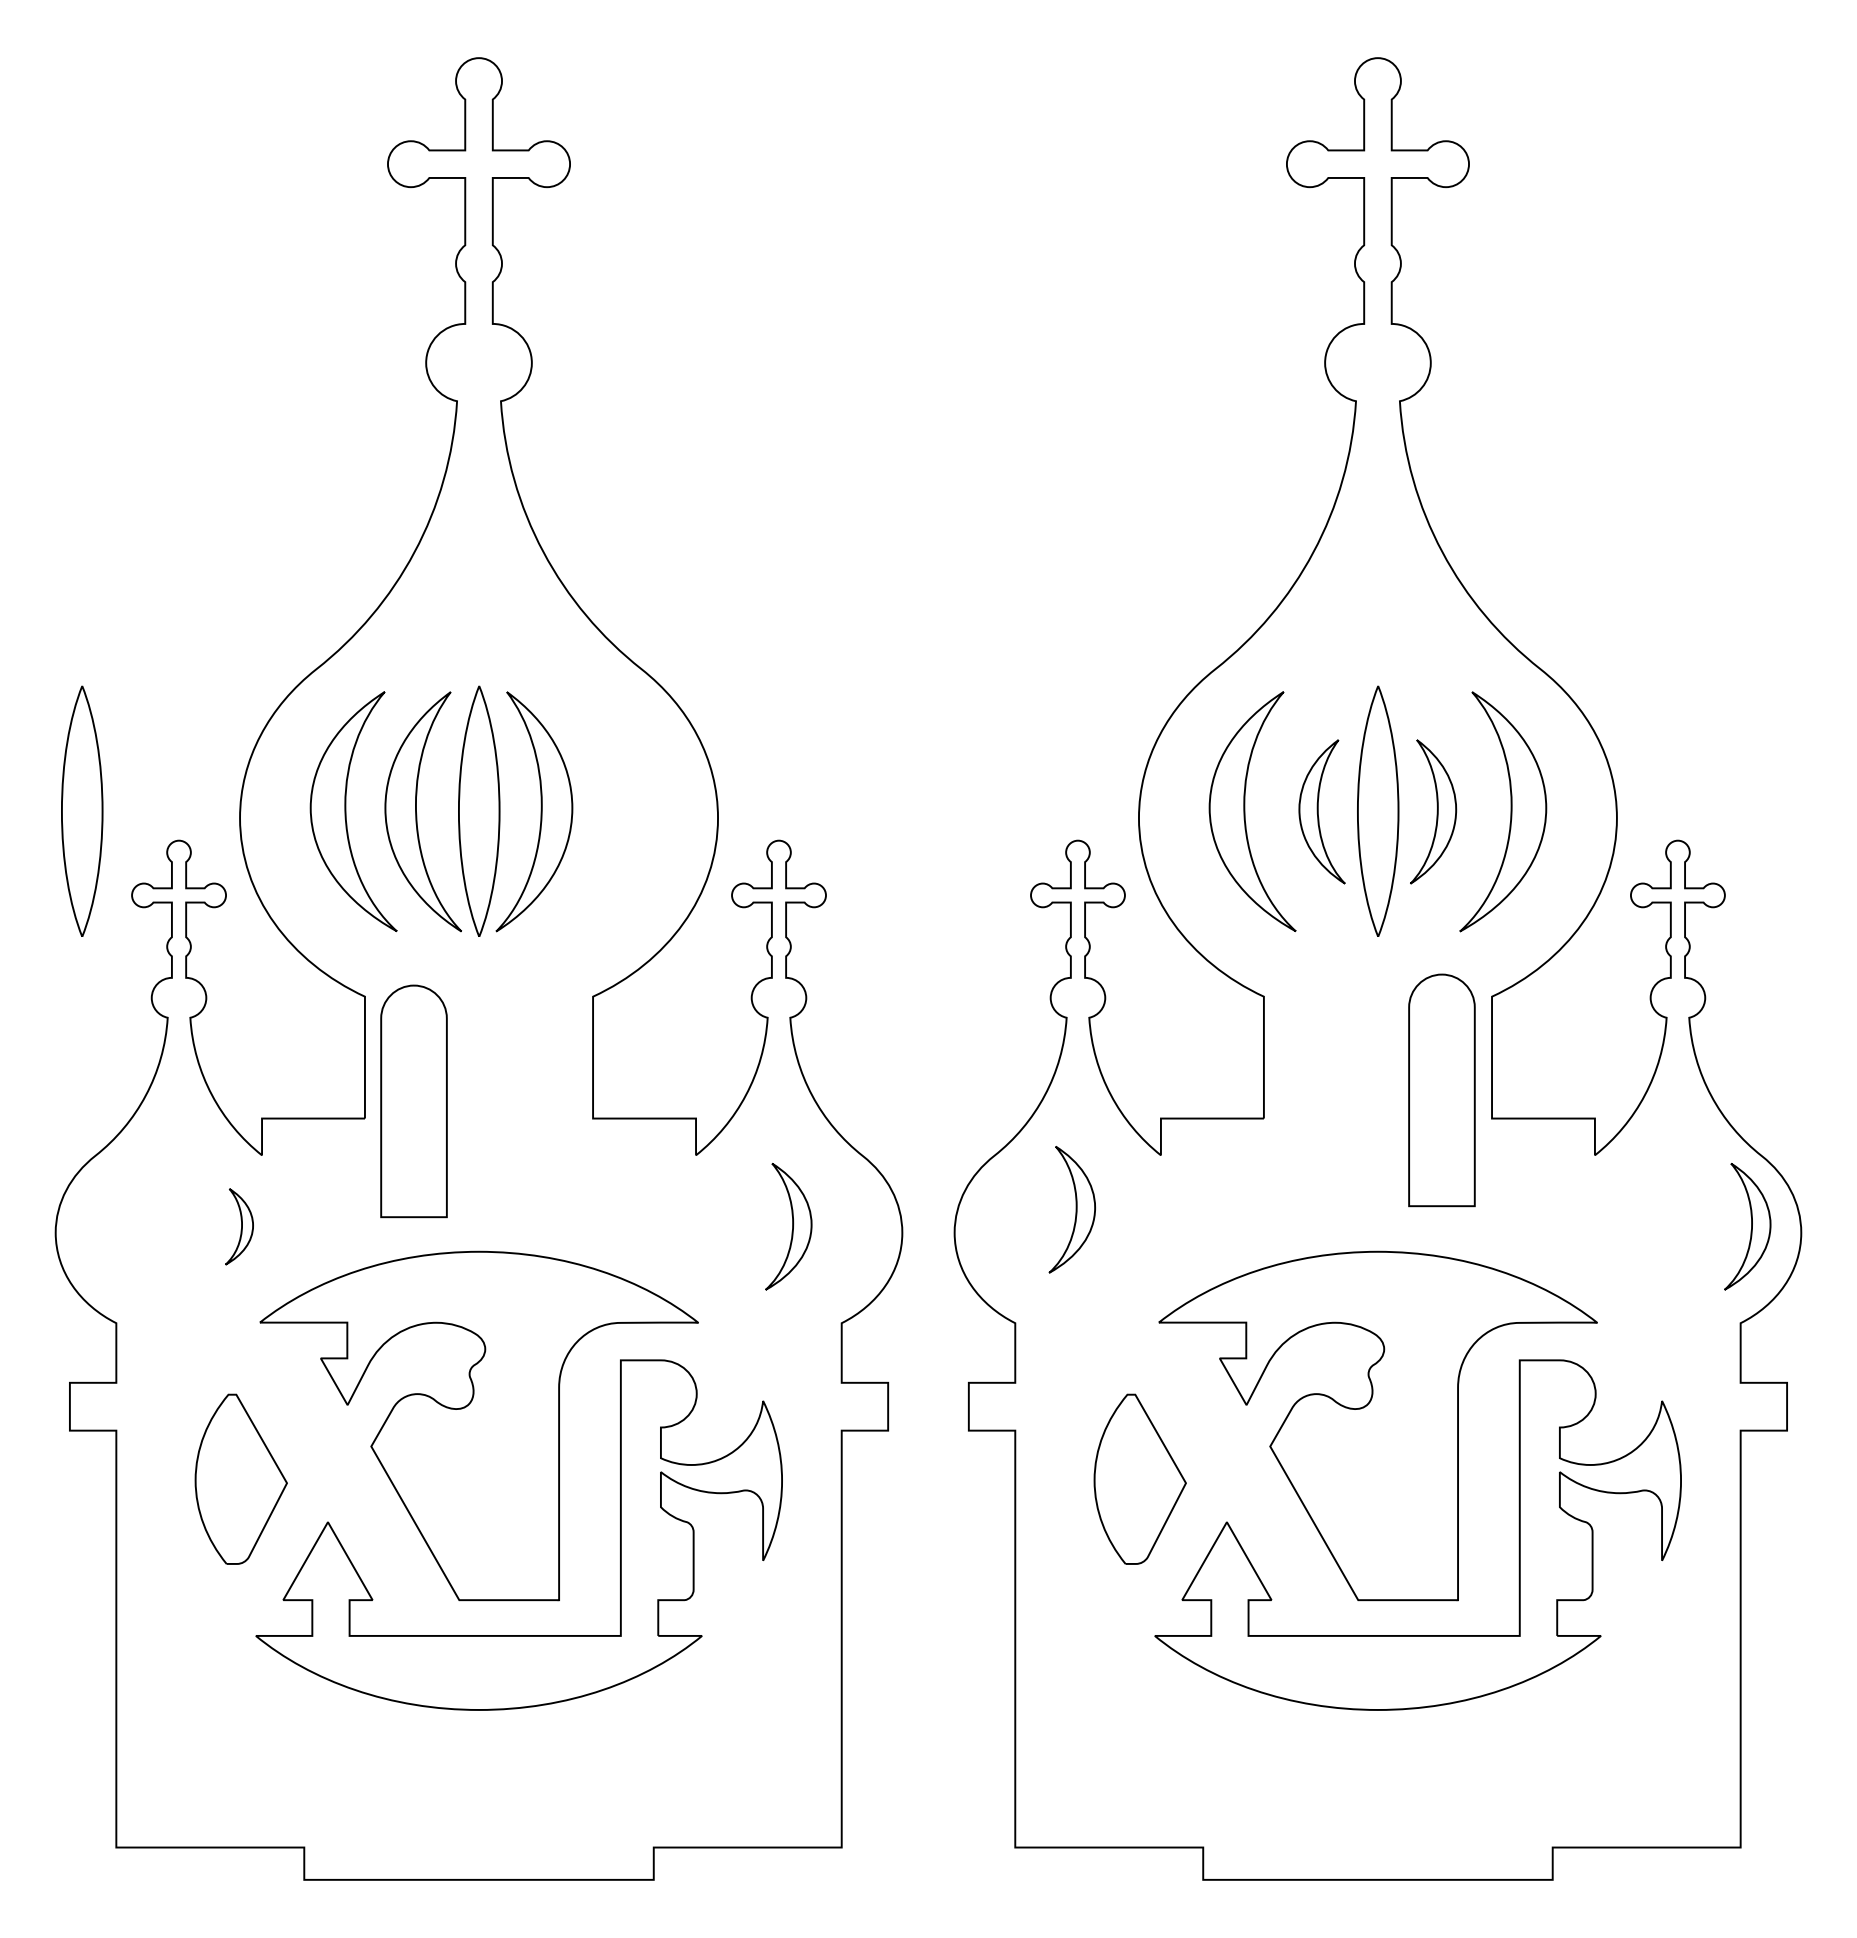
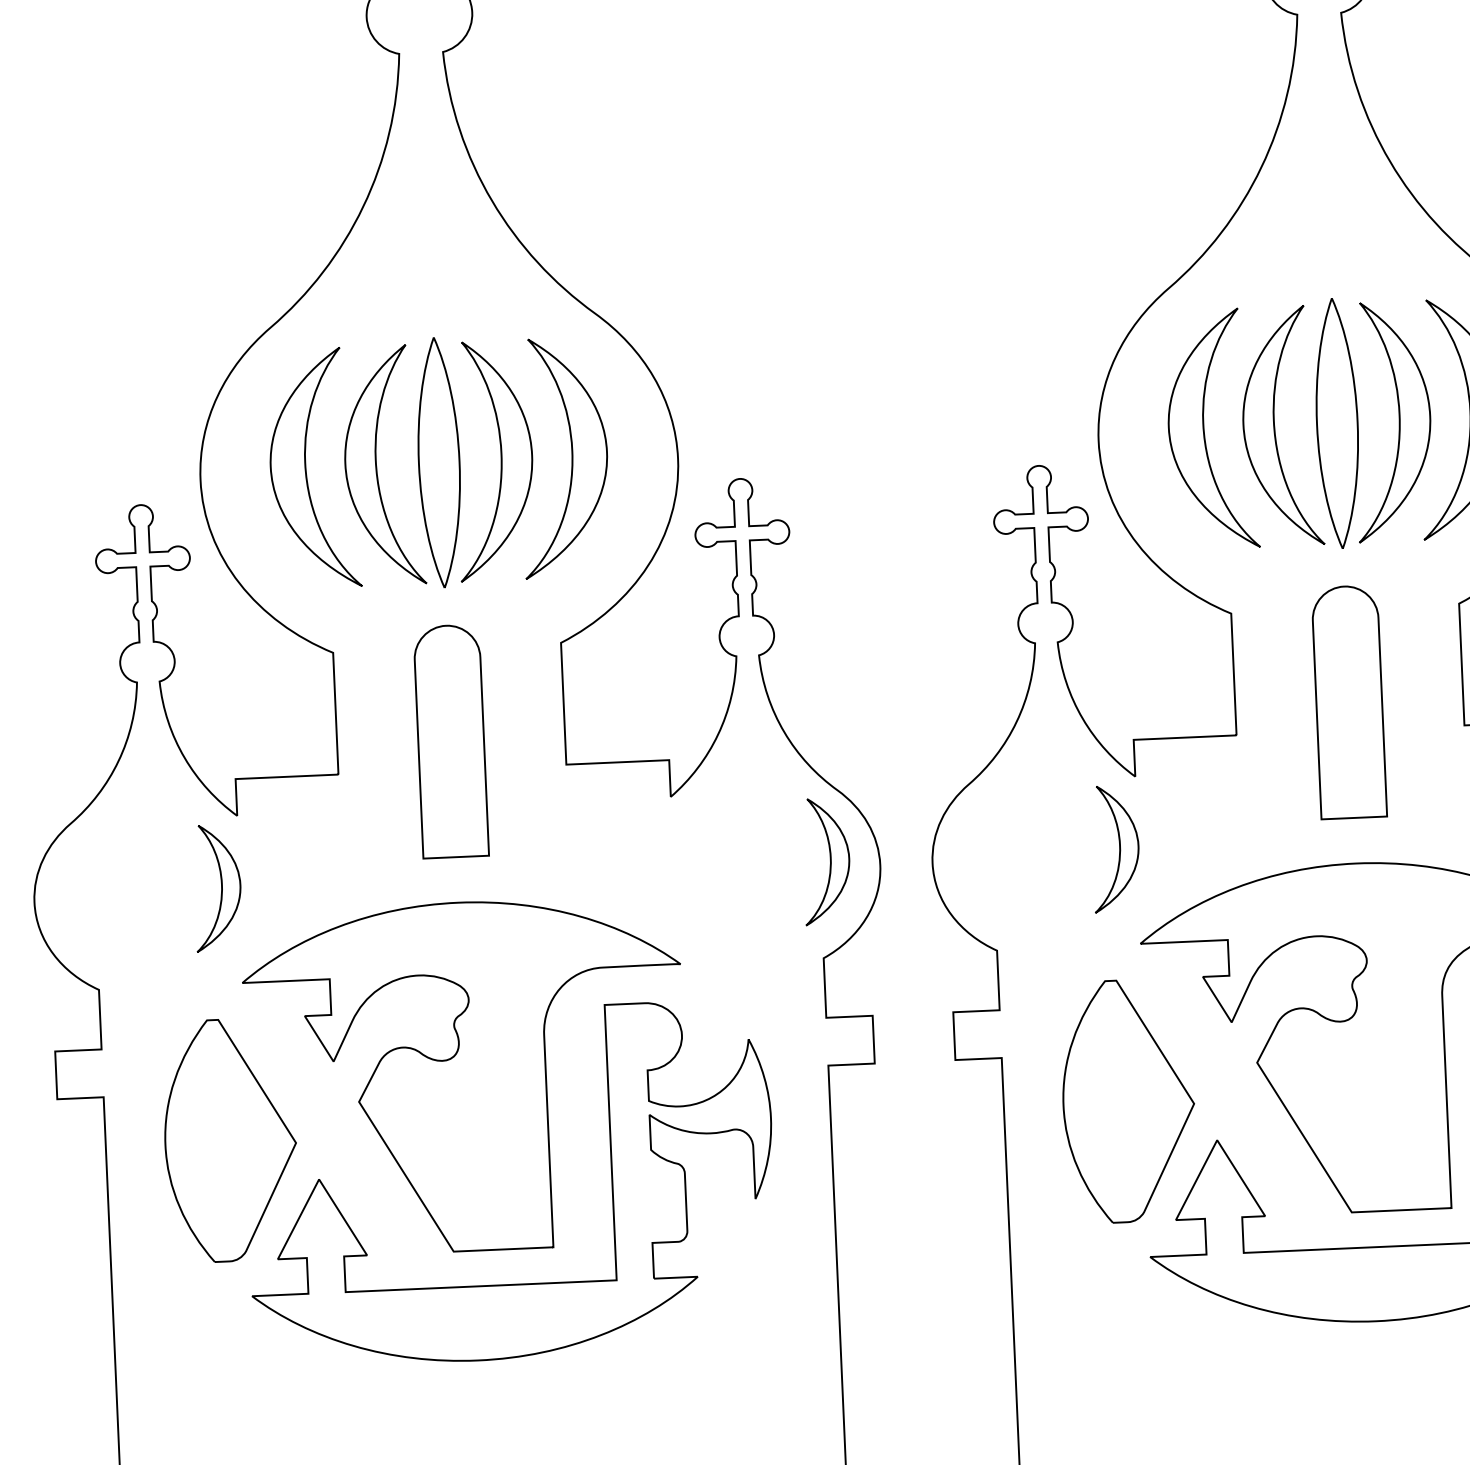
part: (82, 810) -> (42, 479), removed
part: (611, 811) -> (571, 457), added
part: (1321, 811) -> (1280, 426), size x1.67
part: (1433, 811) -> (1392, 421), size x1.67
part: (1441, 1090) -> (1348, 702), moved
part: (413, 1101) -> (450, 741), moved
part: (1071, 1209) -> (1114, 848), moved
part: (239, 1226) -> (217, 887), size x1.67
part: (788, 1226) -> (826, 861), moved
part: (241, 1479) -> (230, 1140), size x1.43
part: (1140, 1479) -> (1129, 1101), size x1.43

